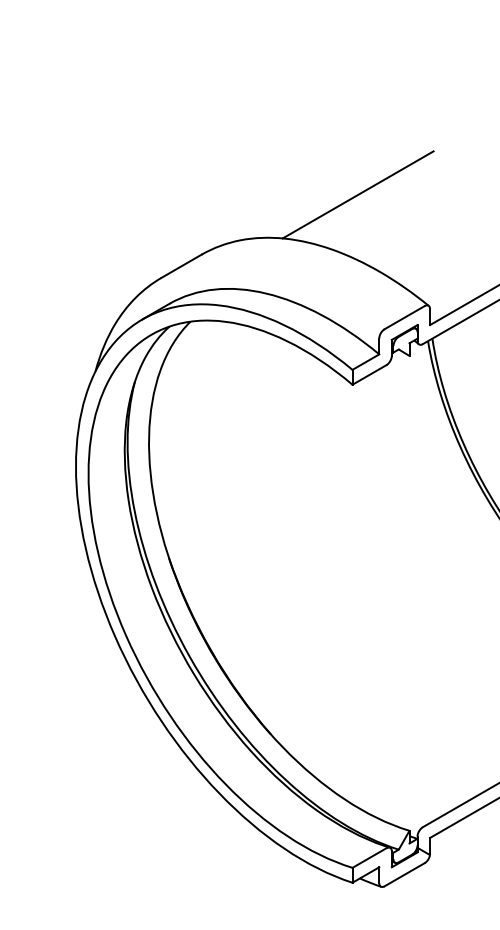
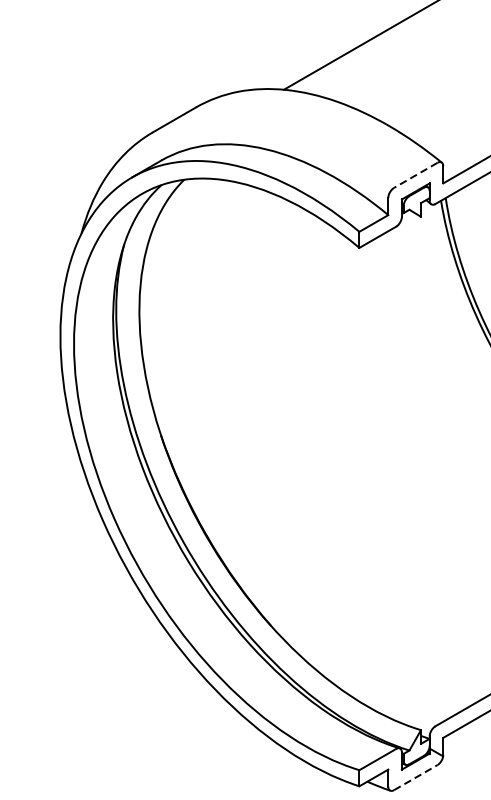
line: (404, 317) -> (415, 175), solid -> dashed
line: (405, 874) -> (416, 777), solid -> dashed

